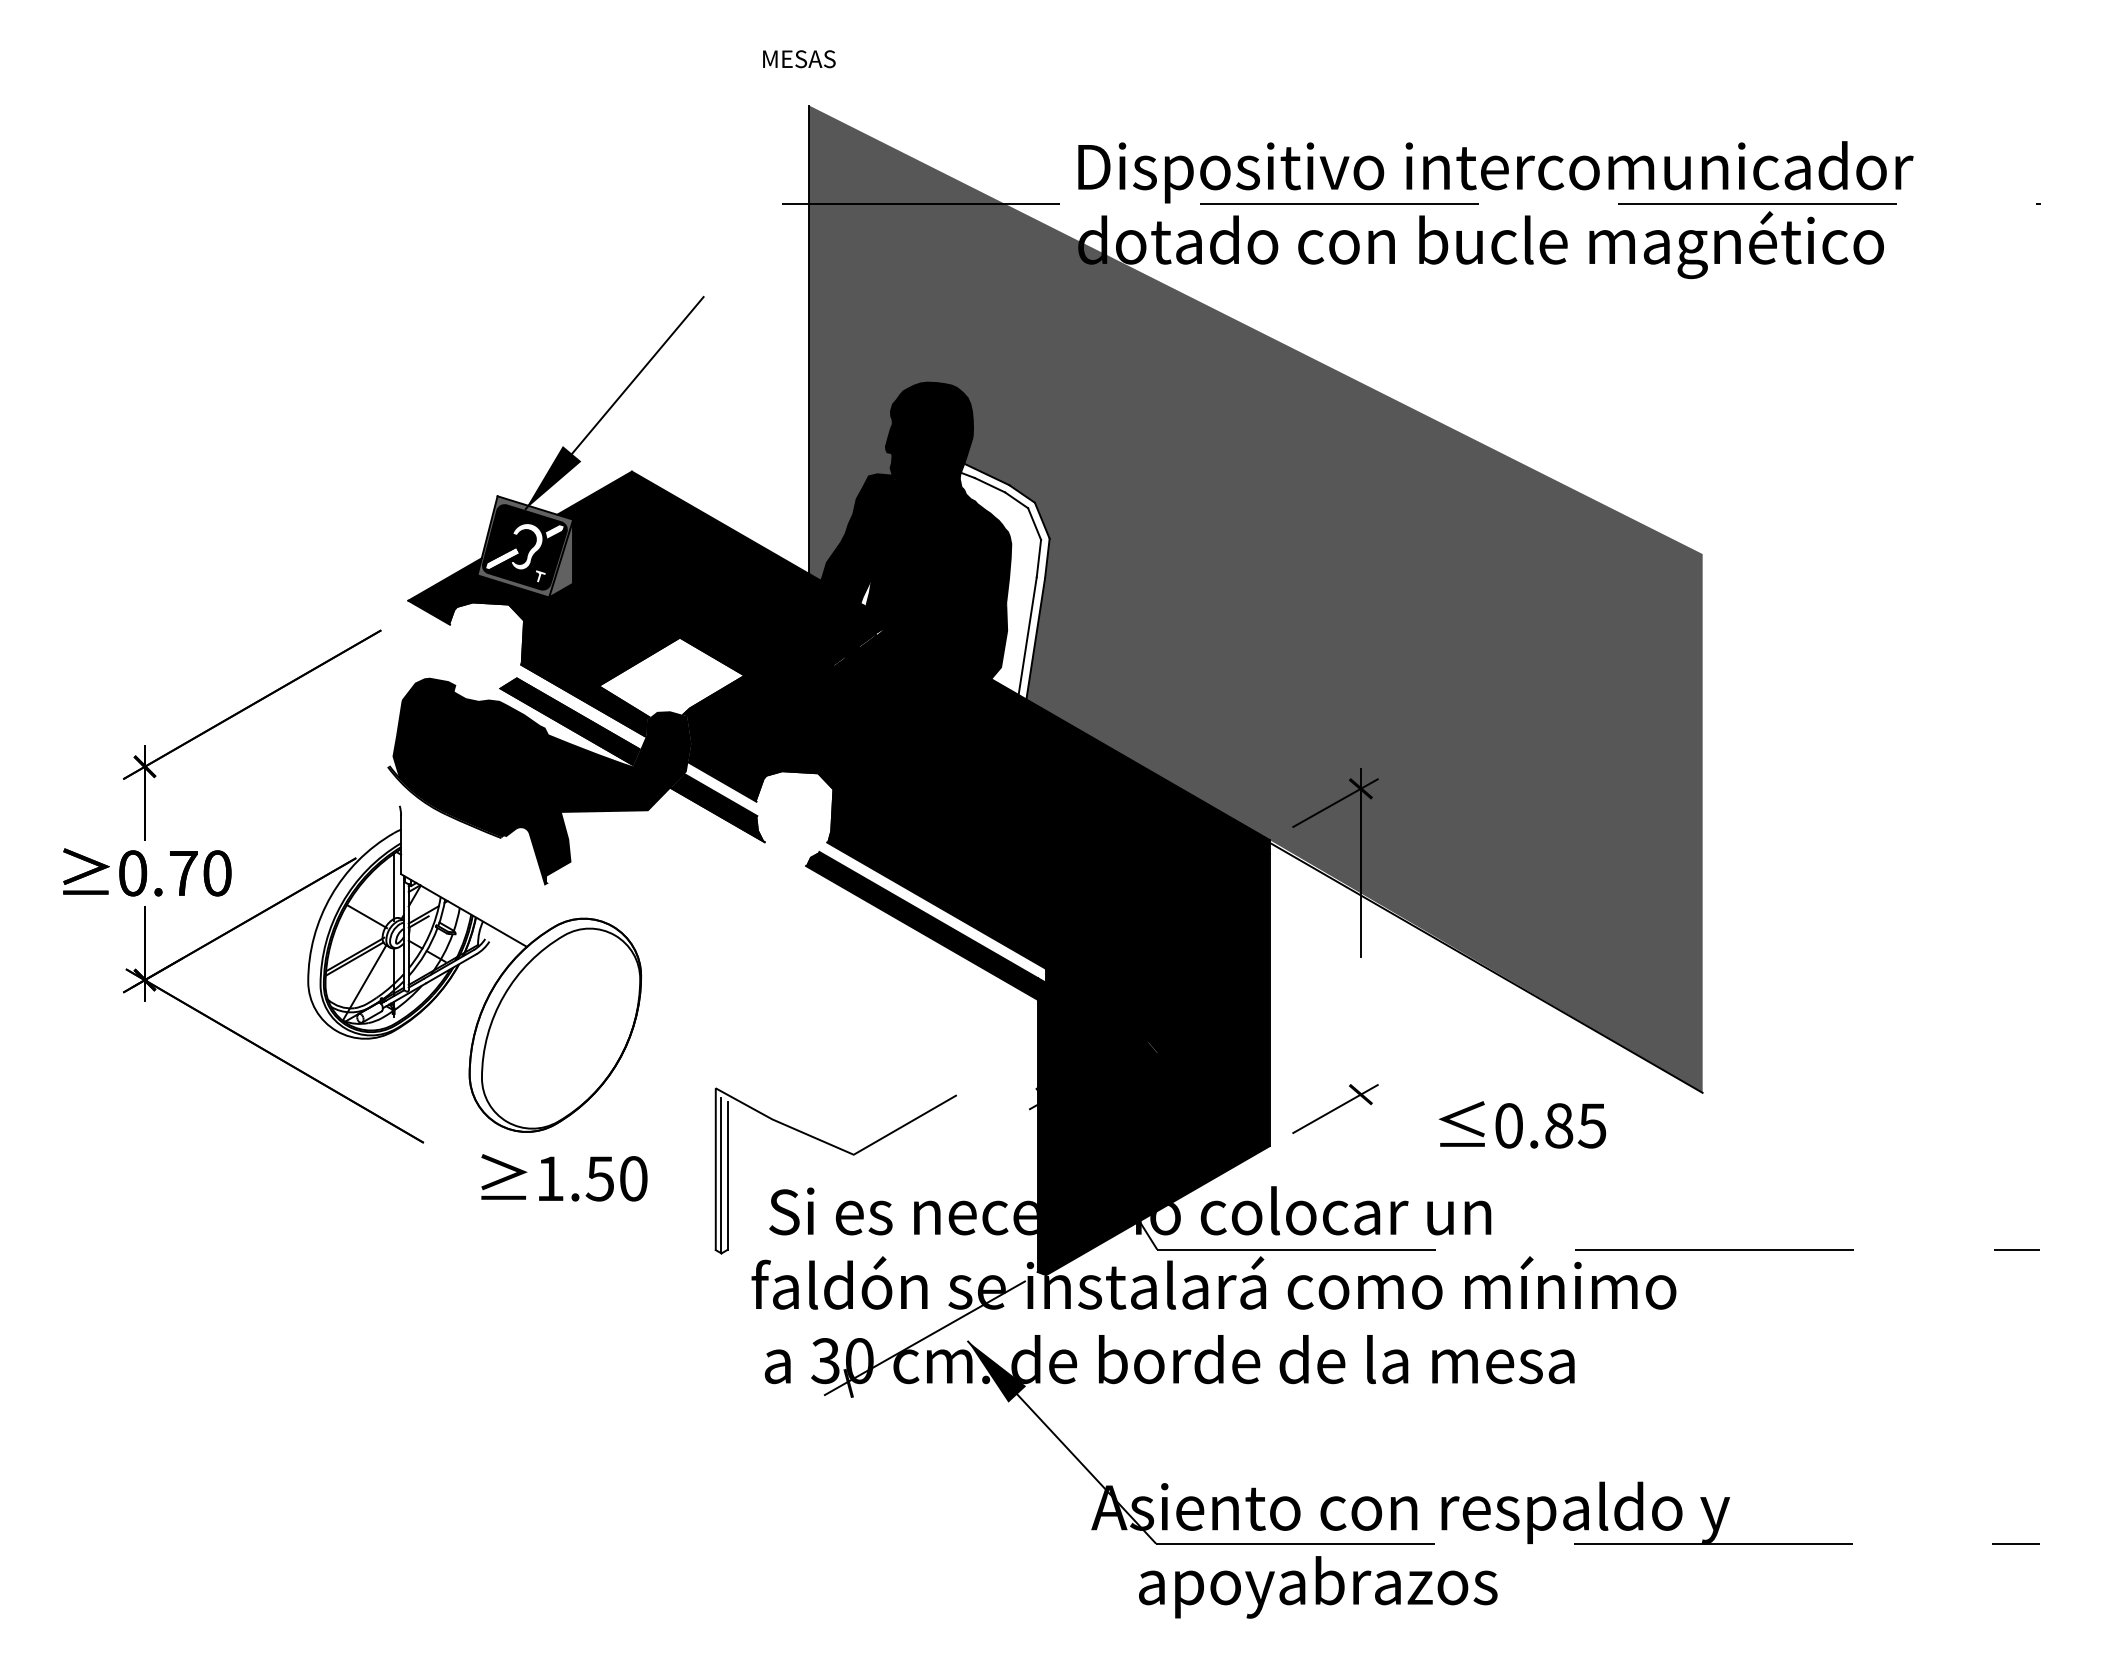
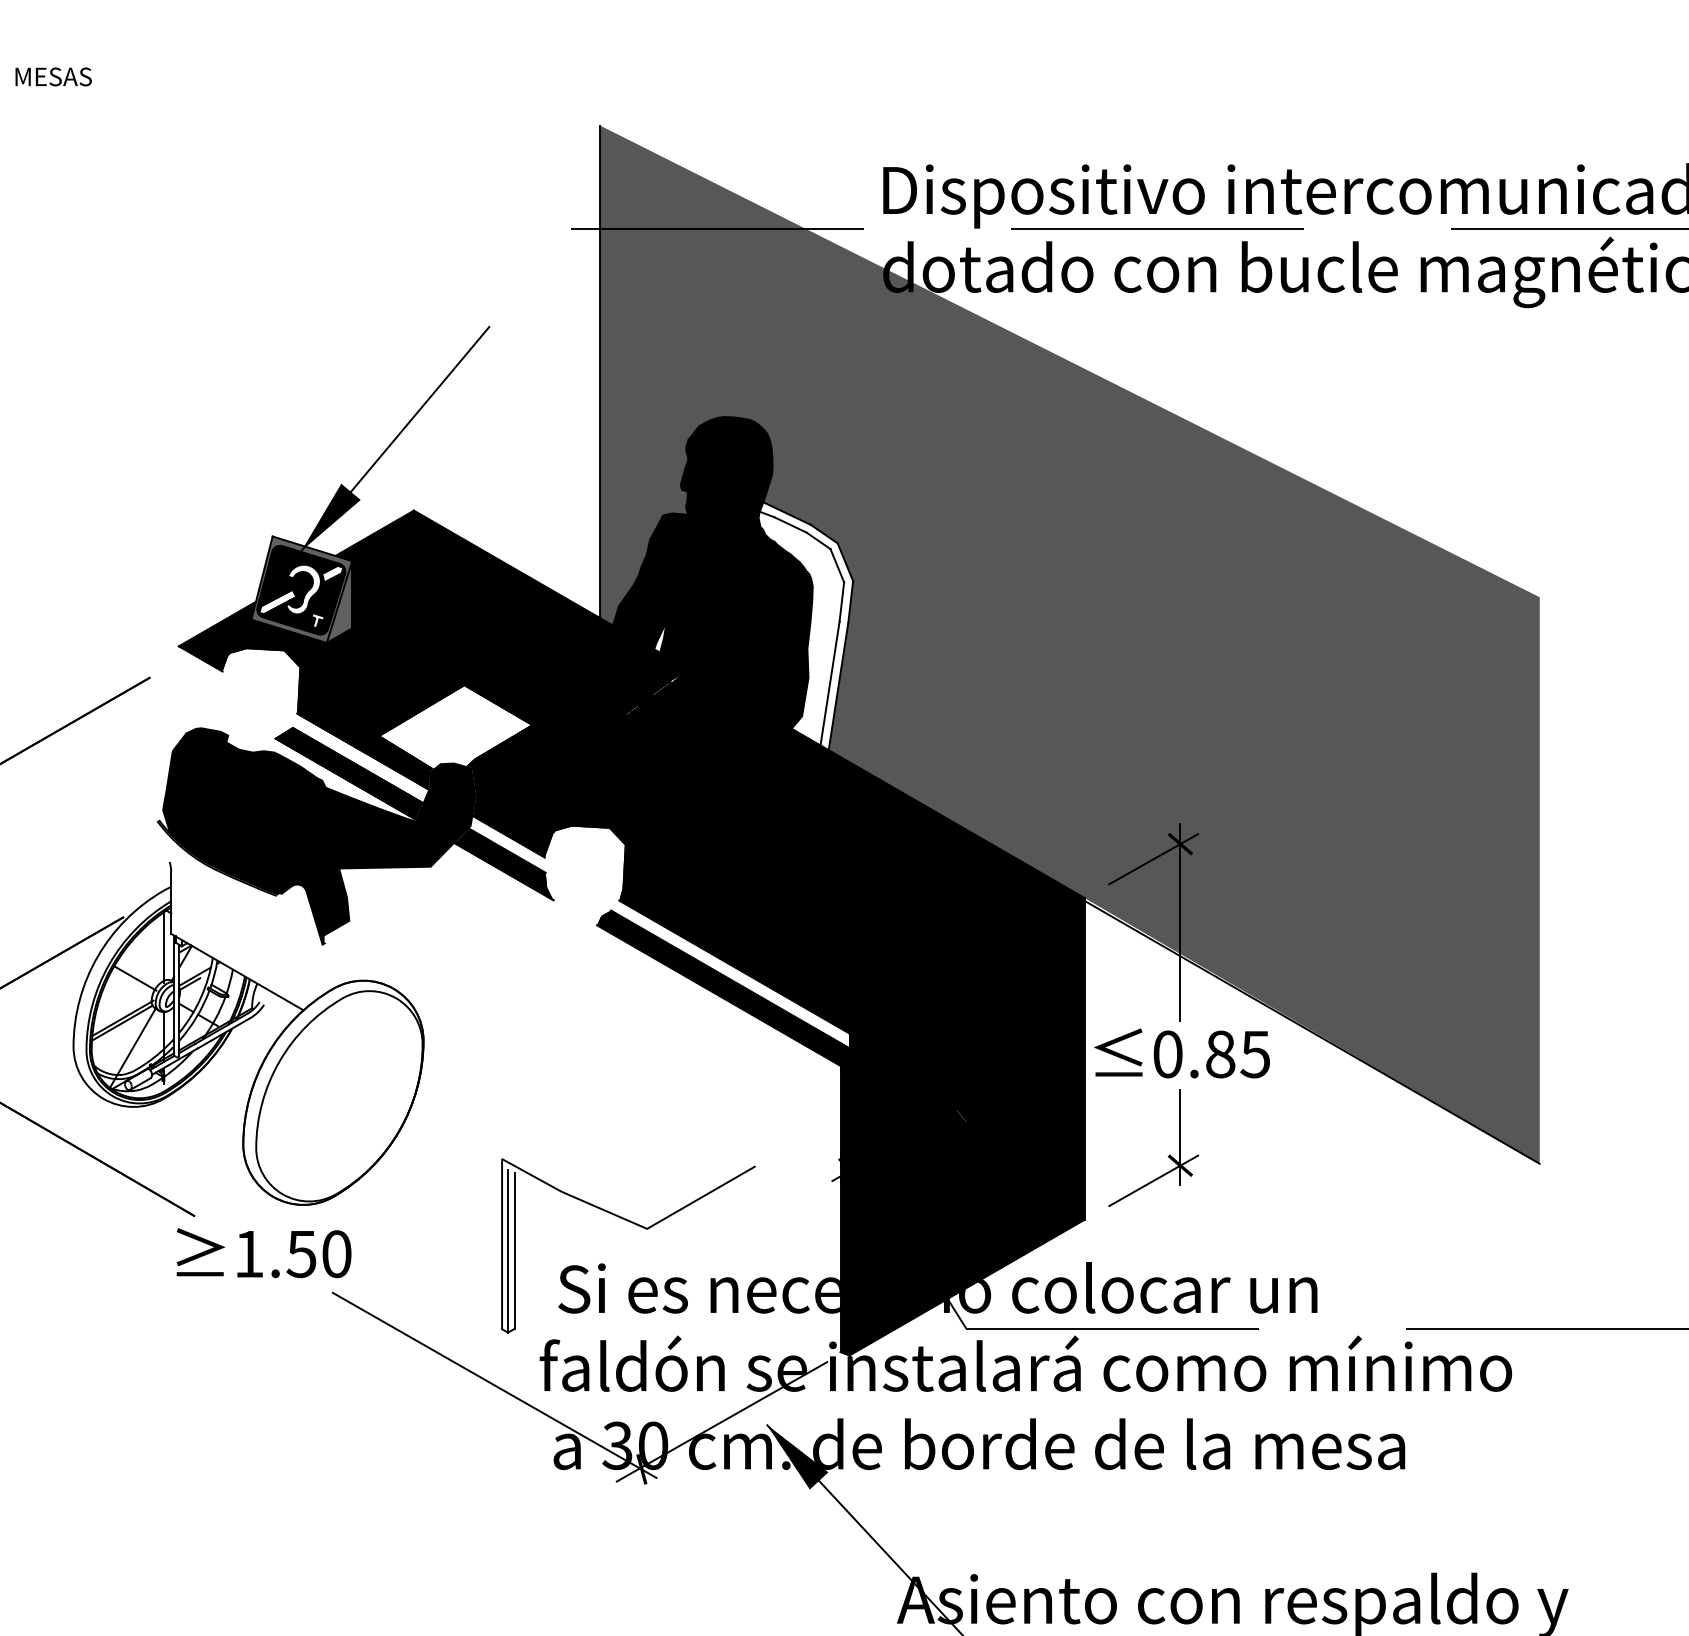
text: (799, 59) -> (53, 77), moved
line: (1360, 1067) -> (1180, 1137), added
text: (1522, 1124) -> (1182, 1053), moved
text: (564, 1177) -> (264, 1252), moved
line: (708, 1303) -> (494, 1385), added

